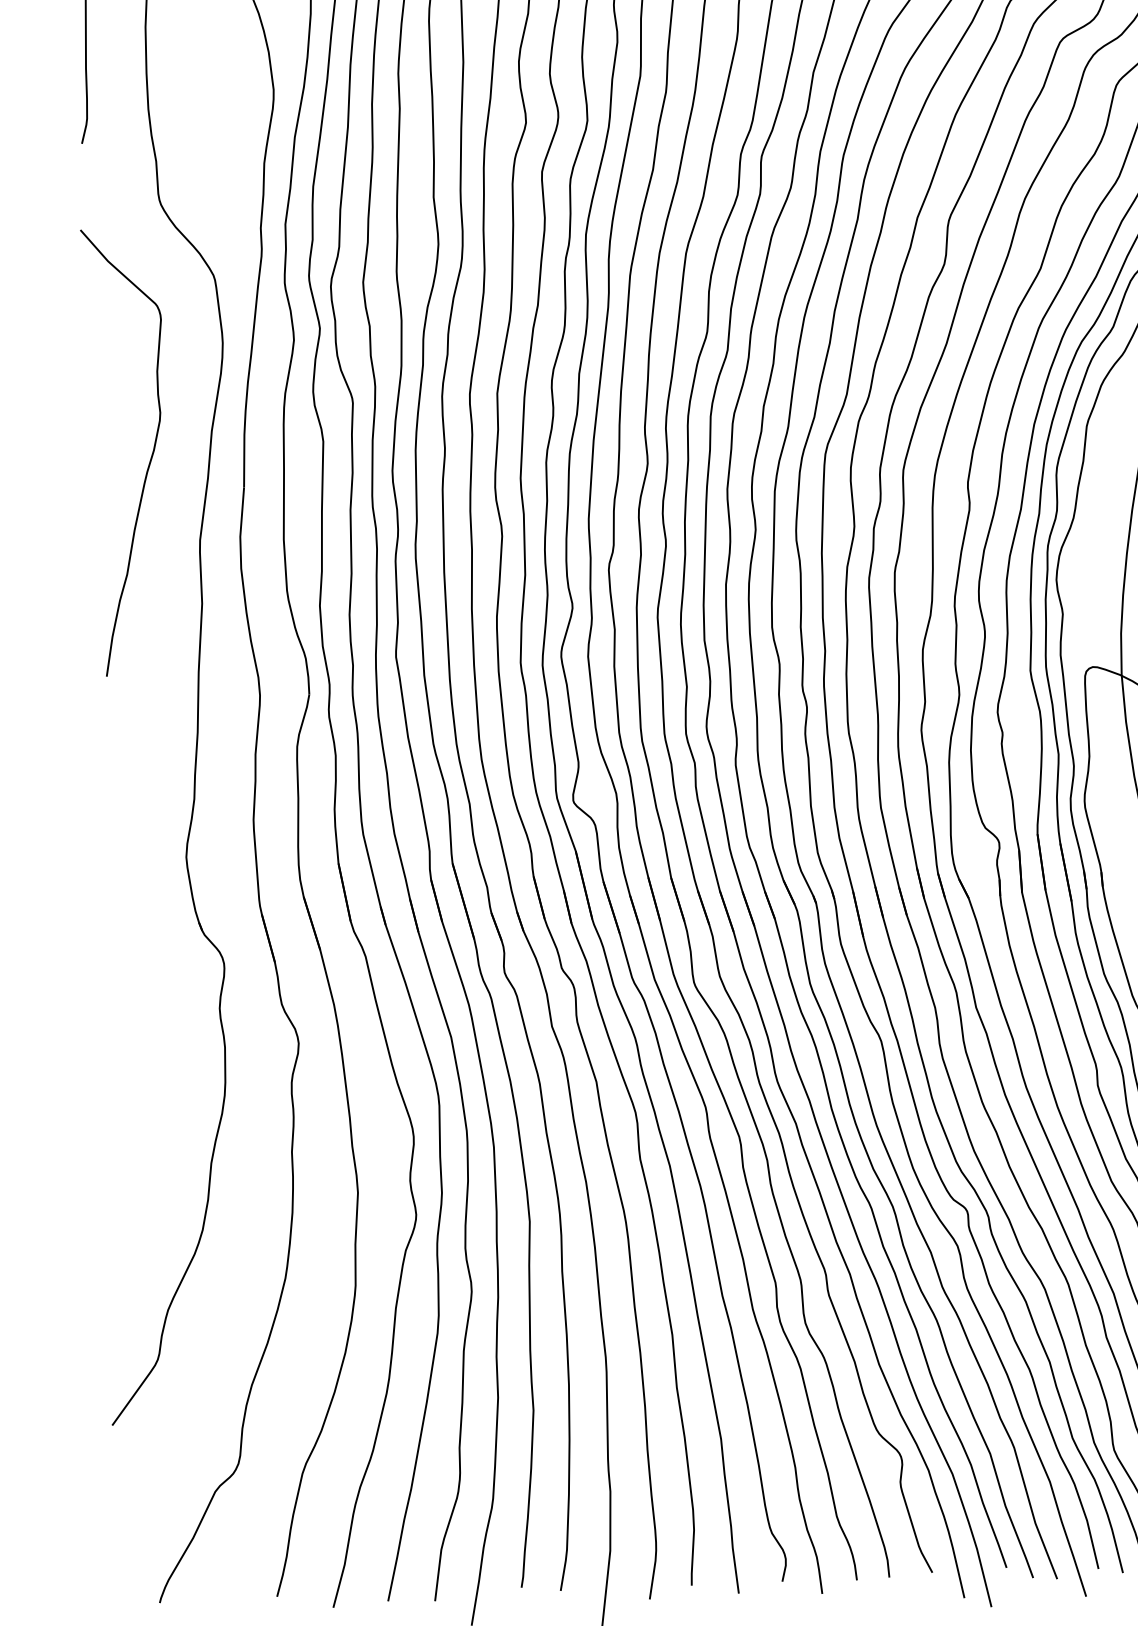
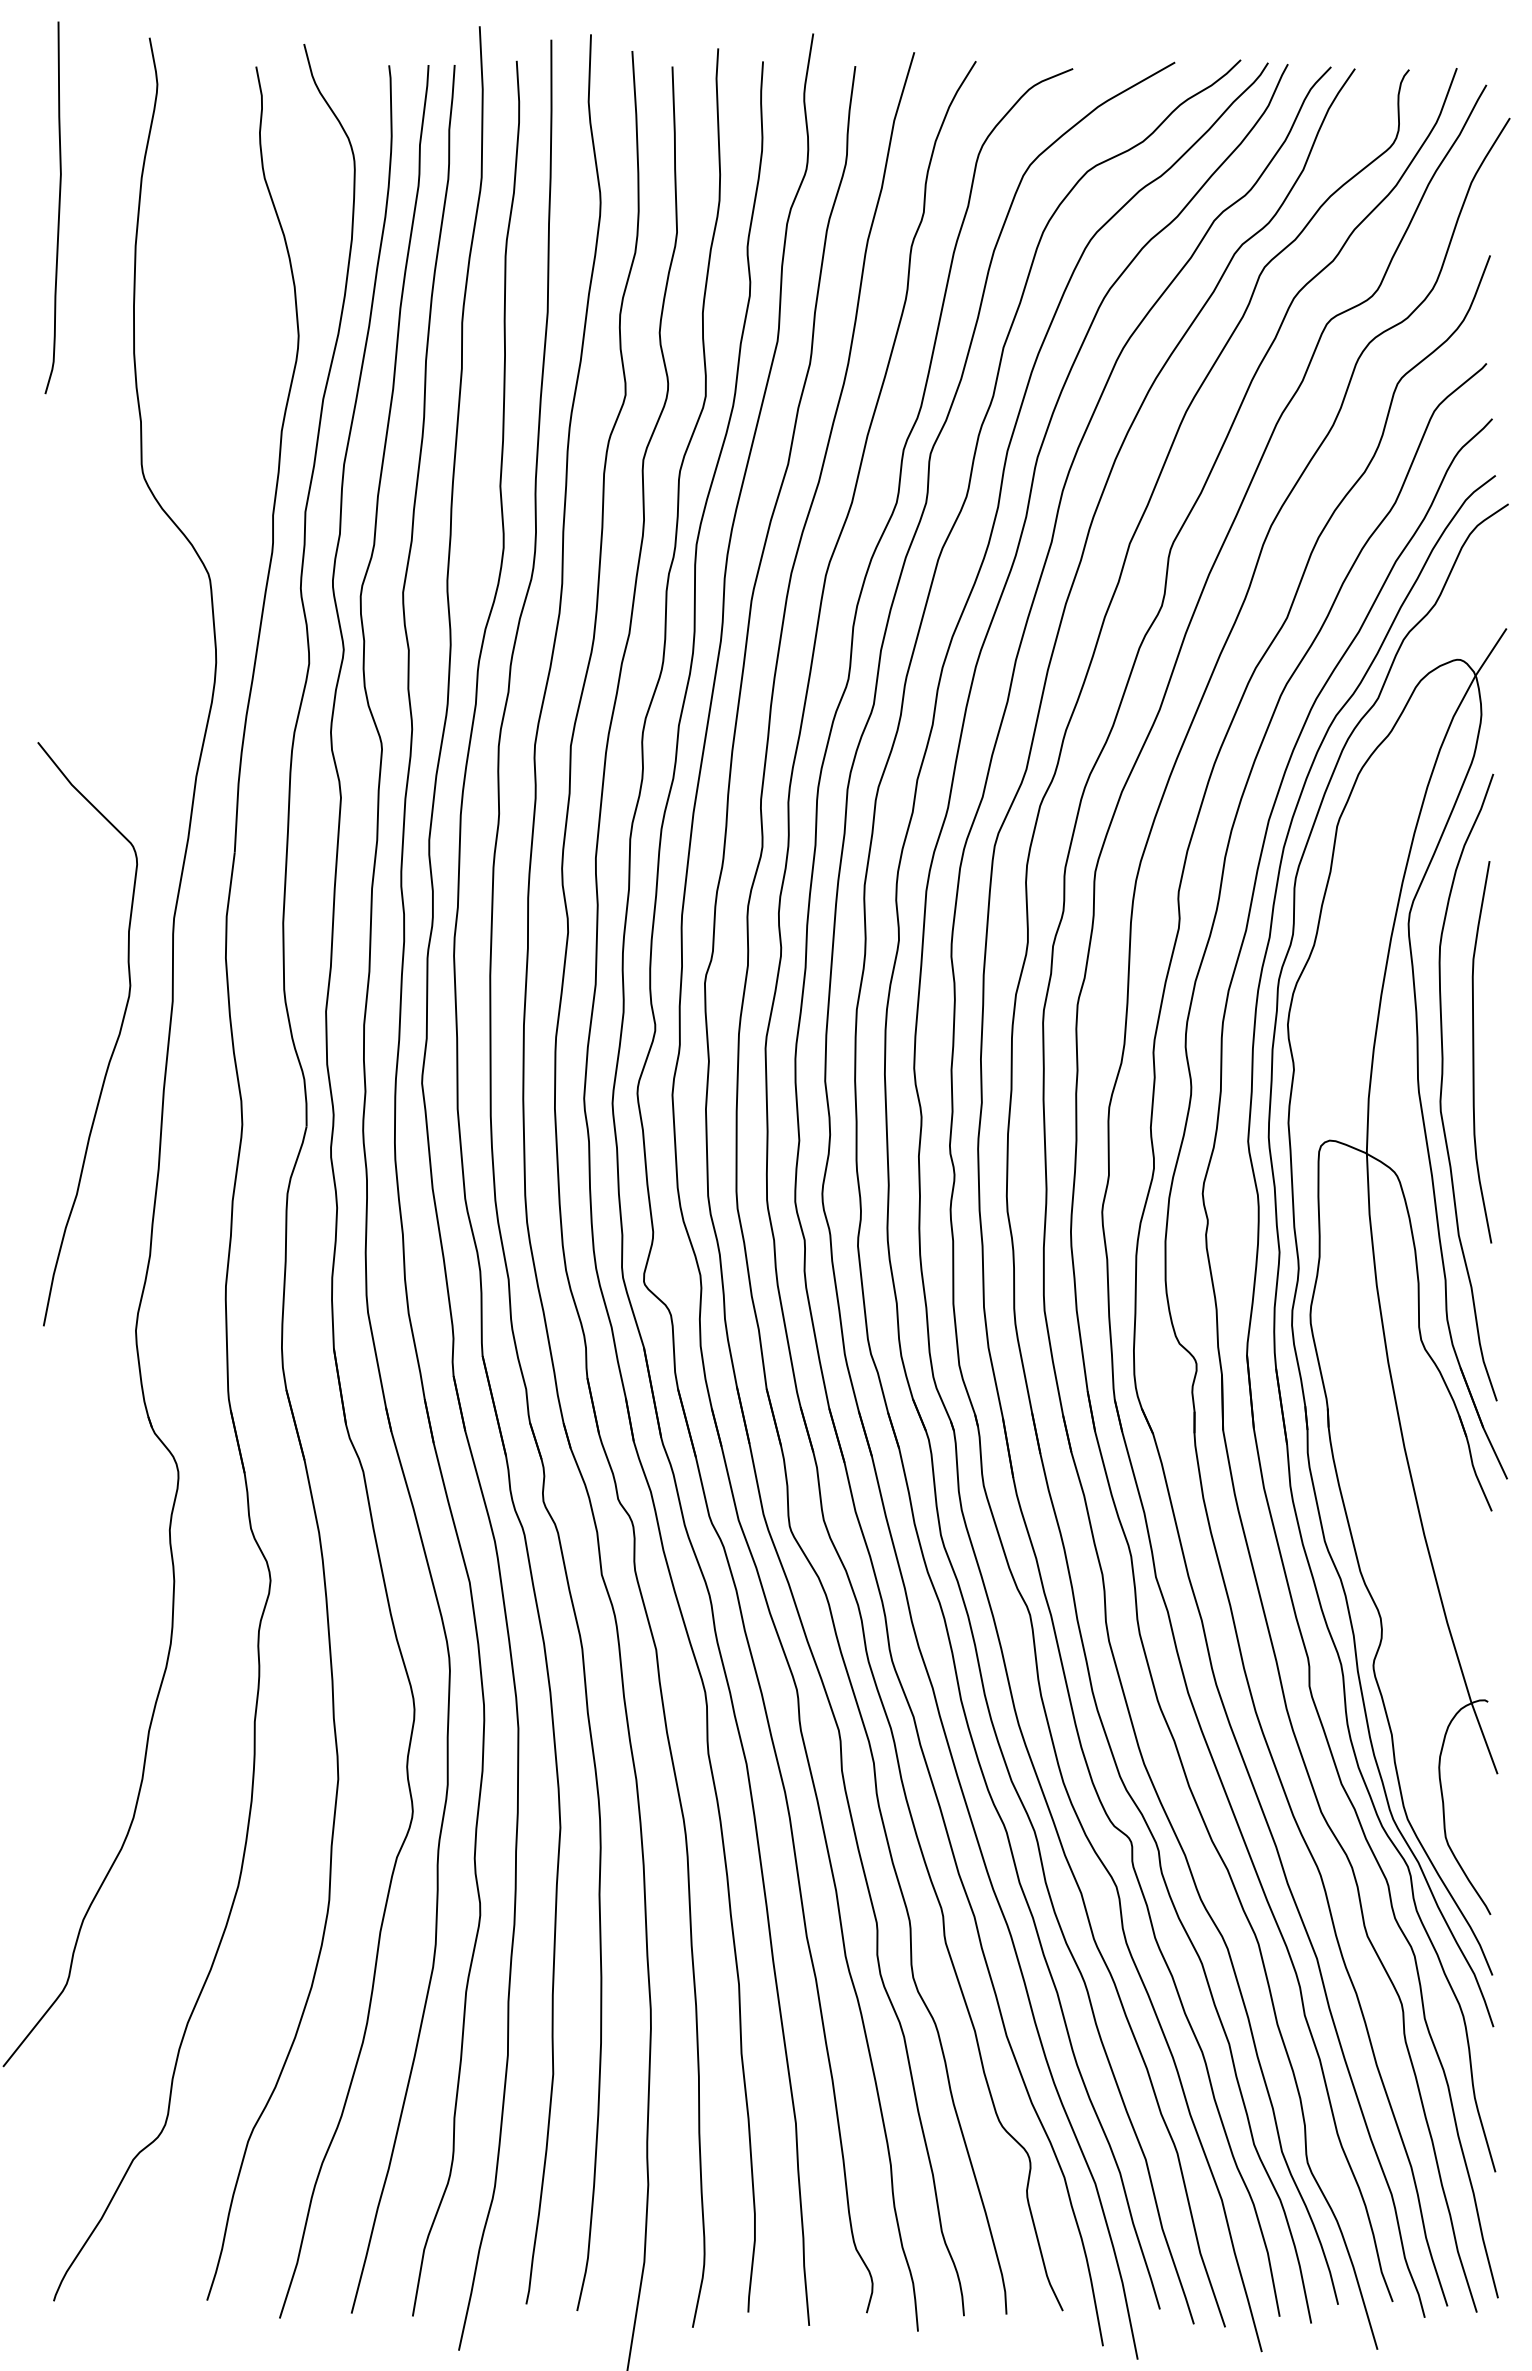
curve: (149, 460) -> (113, 1047), moved

